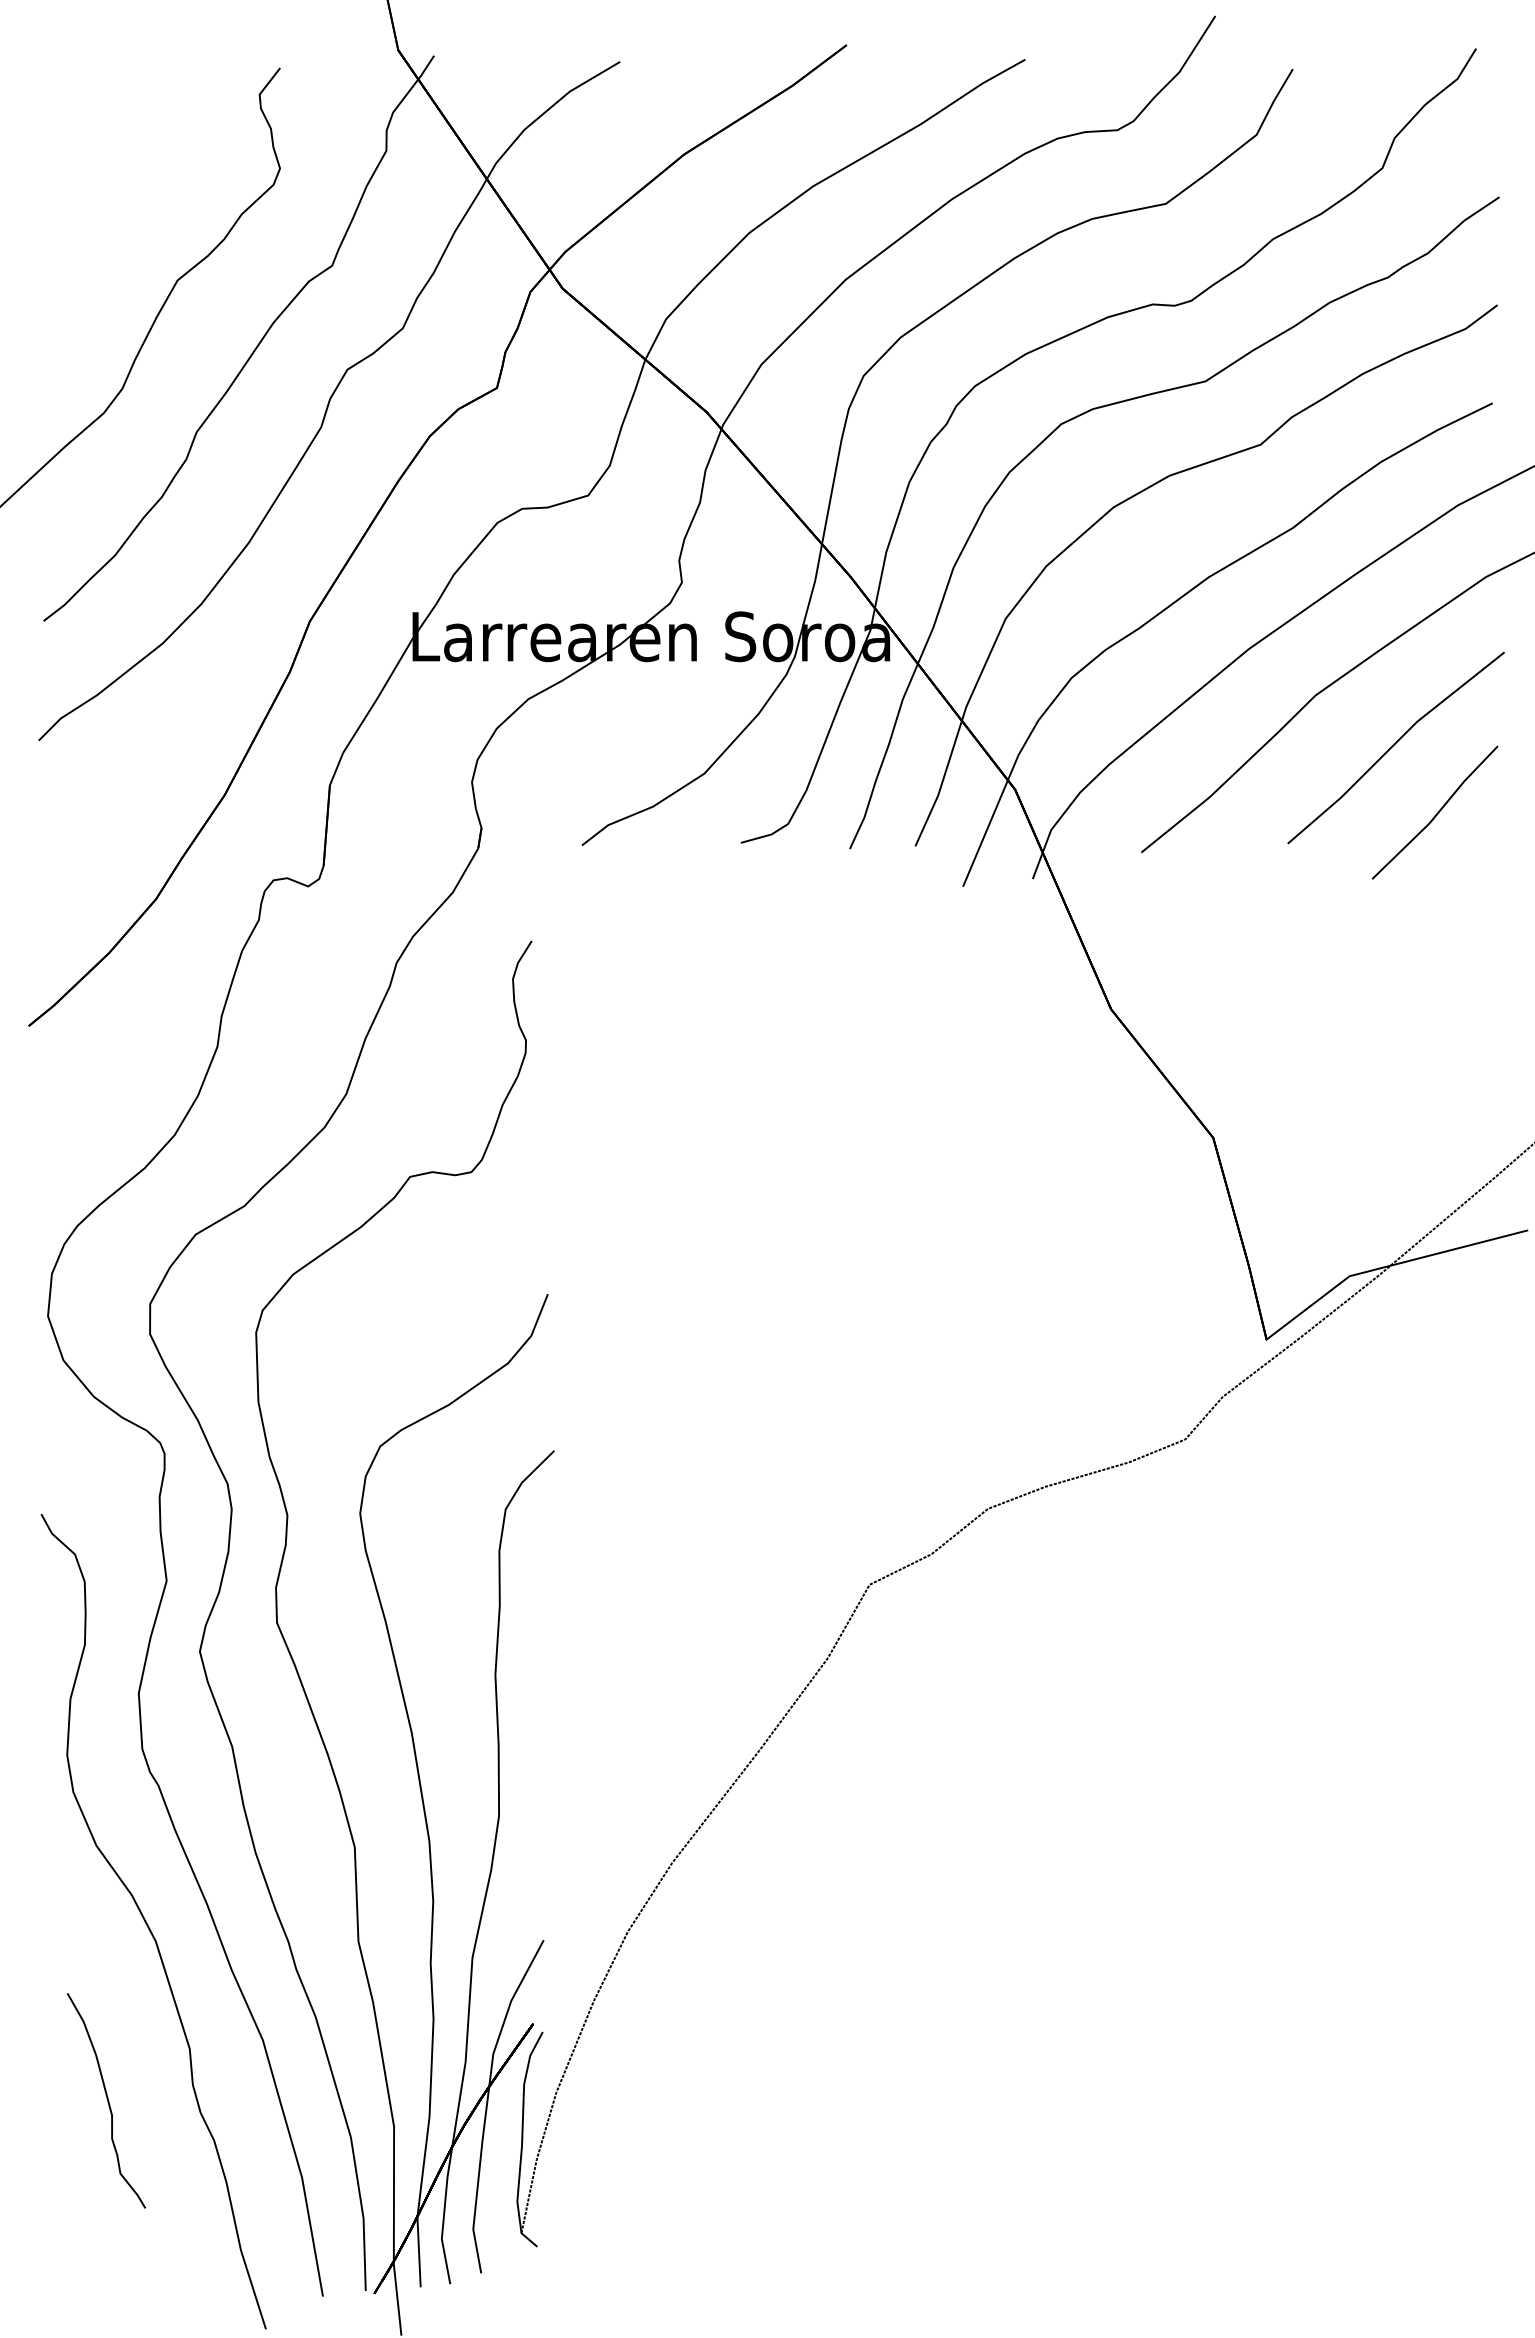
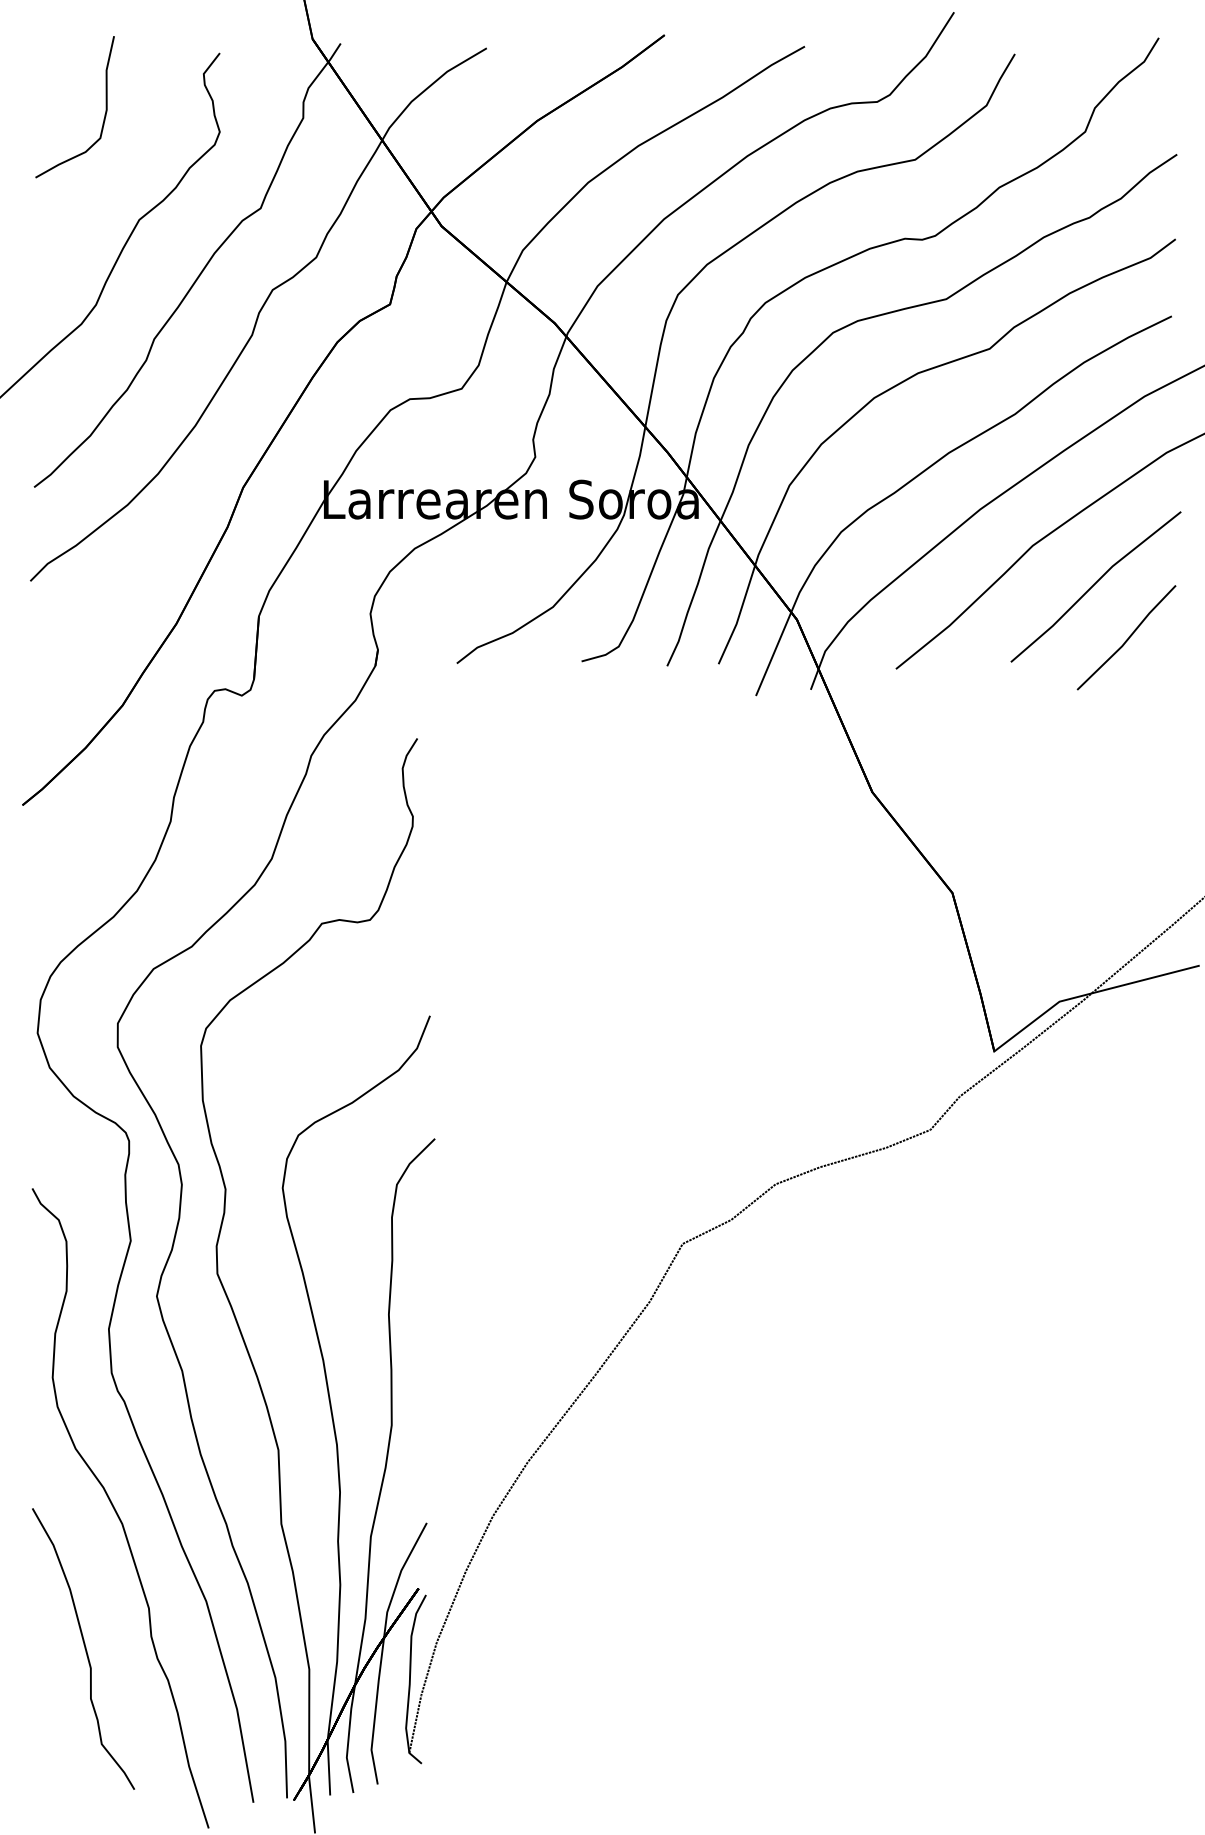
part: (133, 146) -> (104, 114), added
part: (106, 2100) -> (83, 1648), size x1.67

